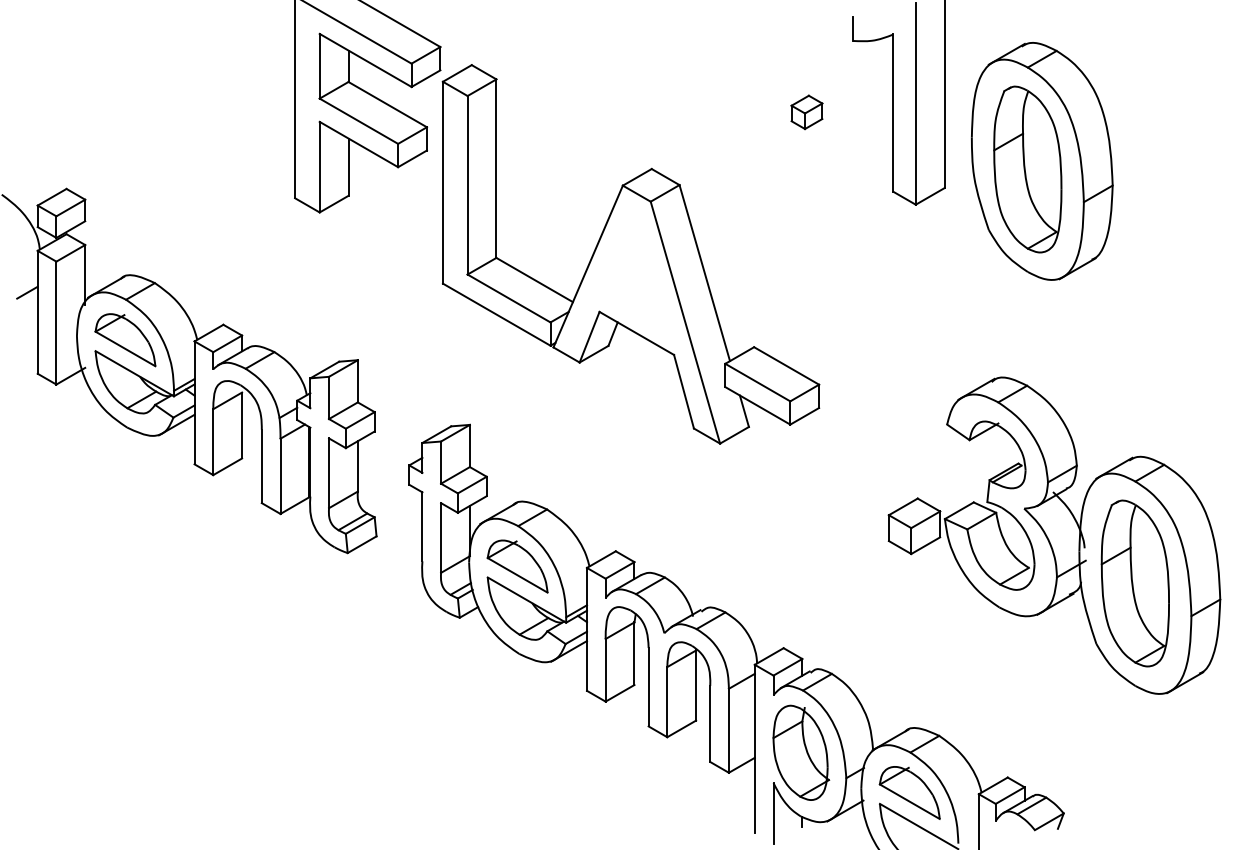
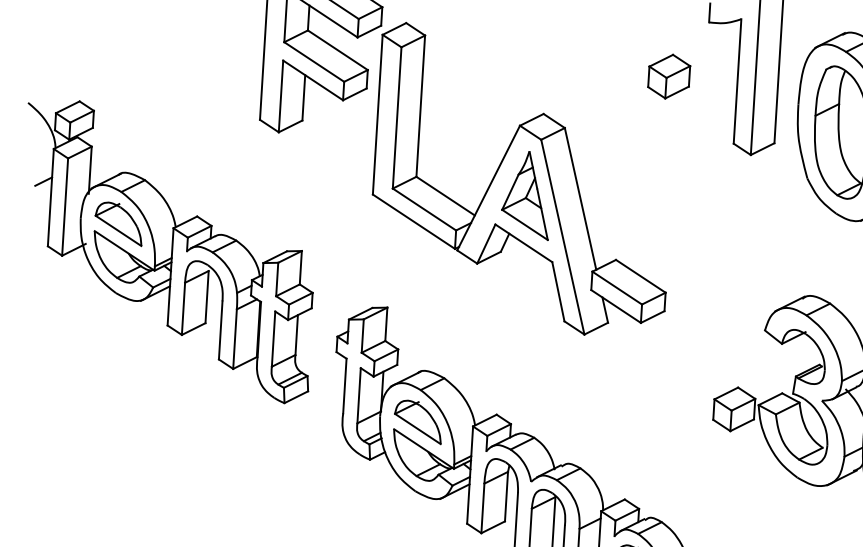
part: (806, 112) -> (668, 76), size x1.67
part: (636, 272) -> (526, 195), added

